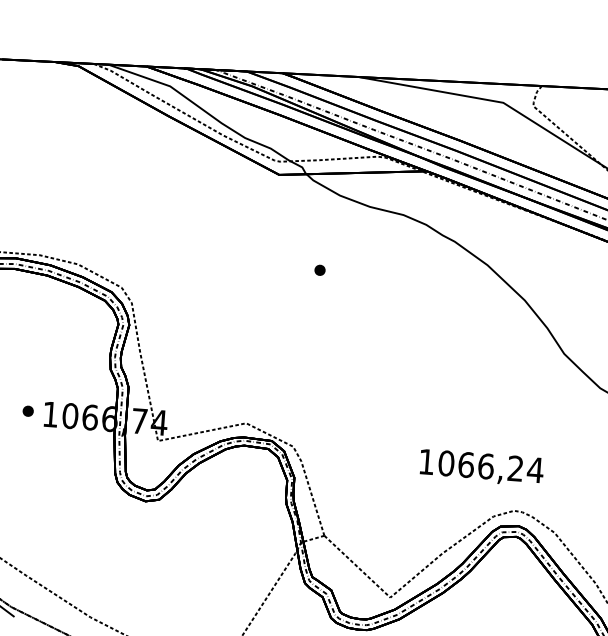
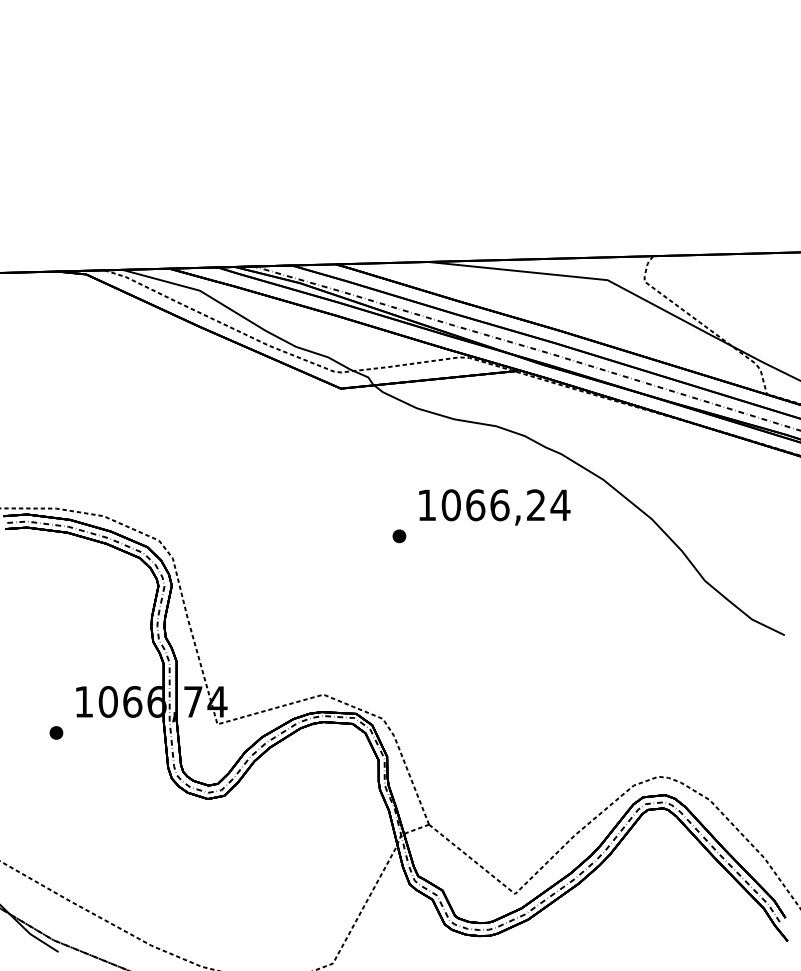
part: (320, 270) -> (399, 536), moved
part: (28, 410) -> (56, 732), moved
text: (481, 467) -> (494, 507), moved

